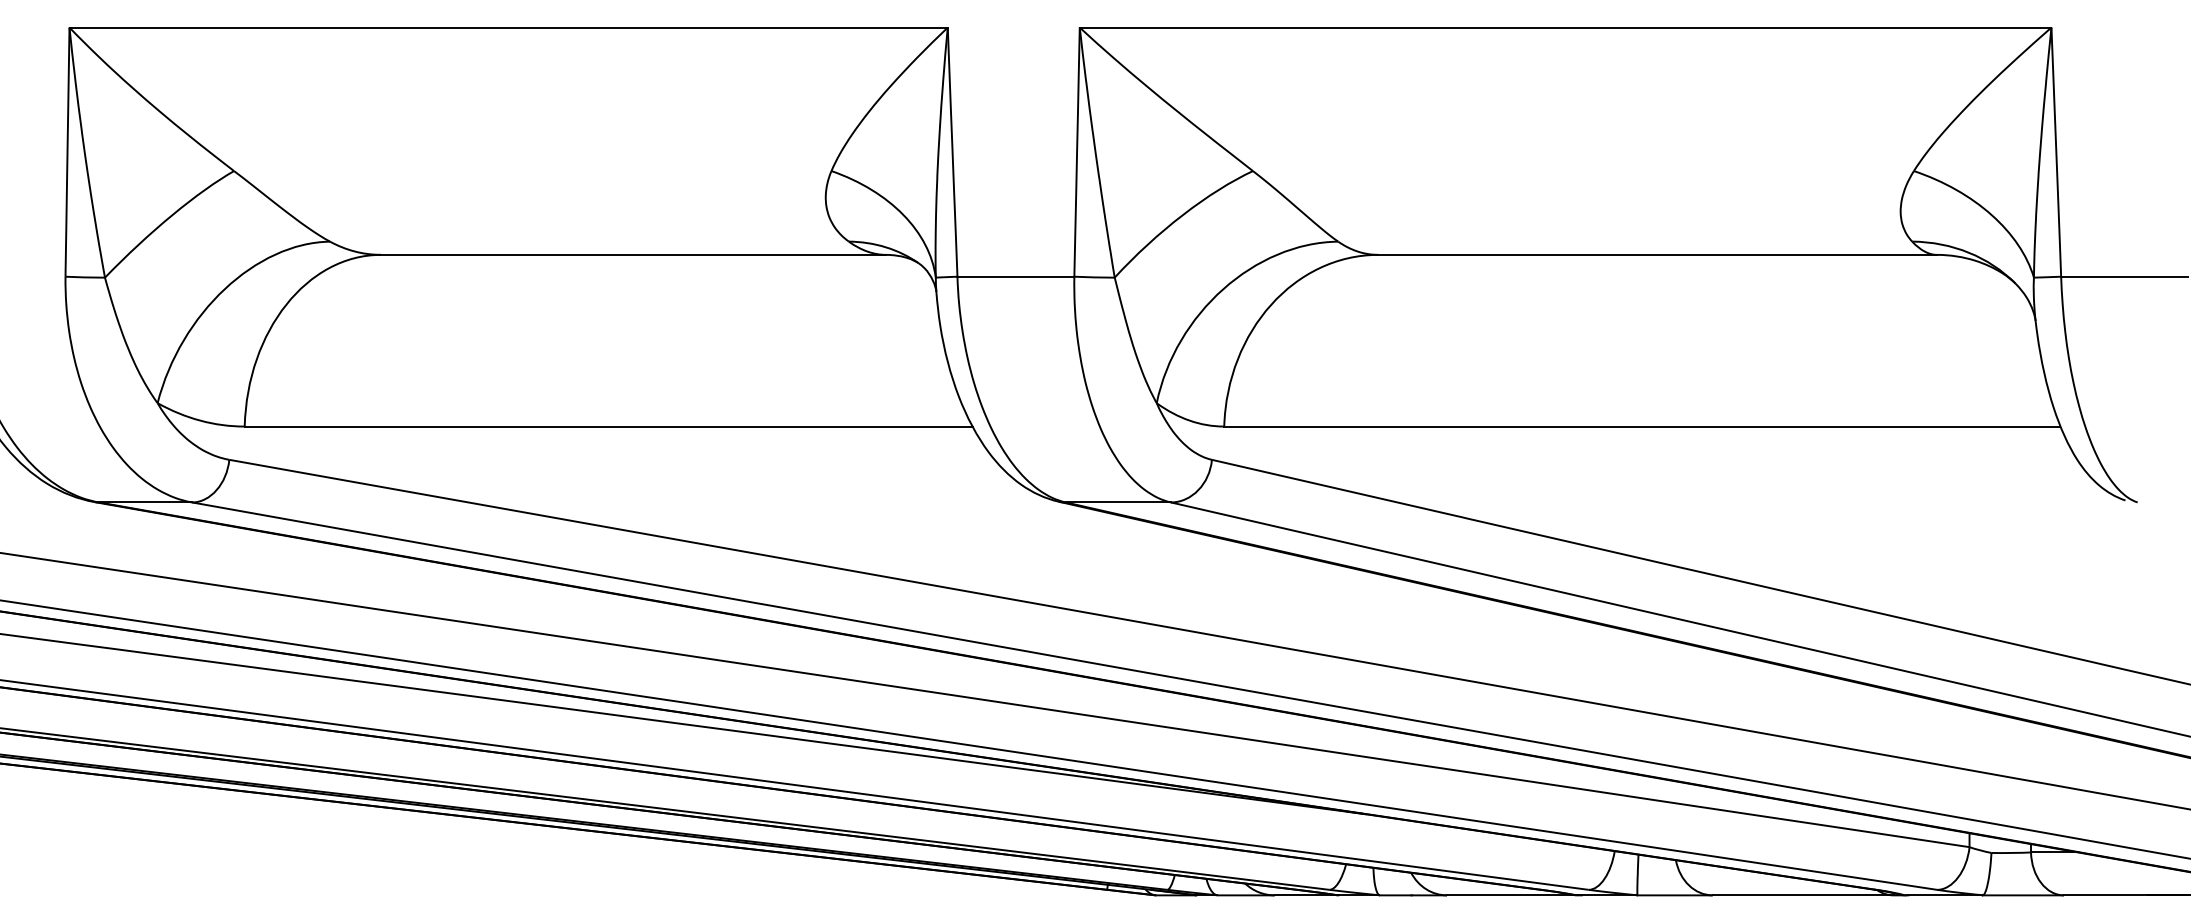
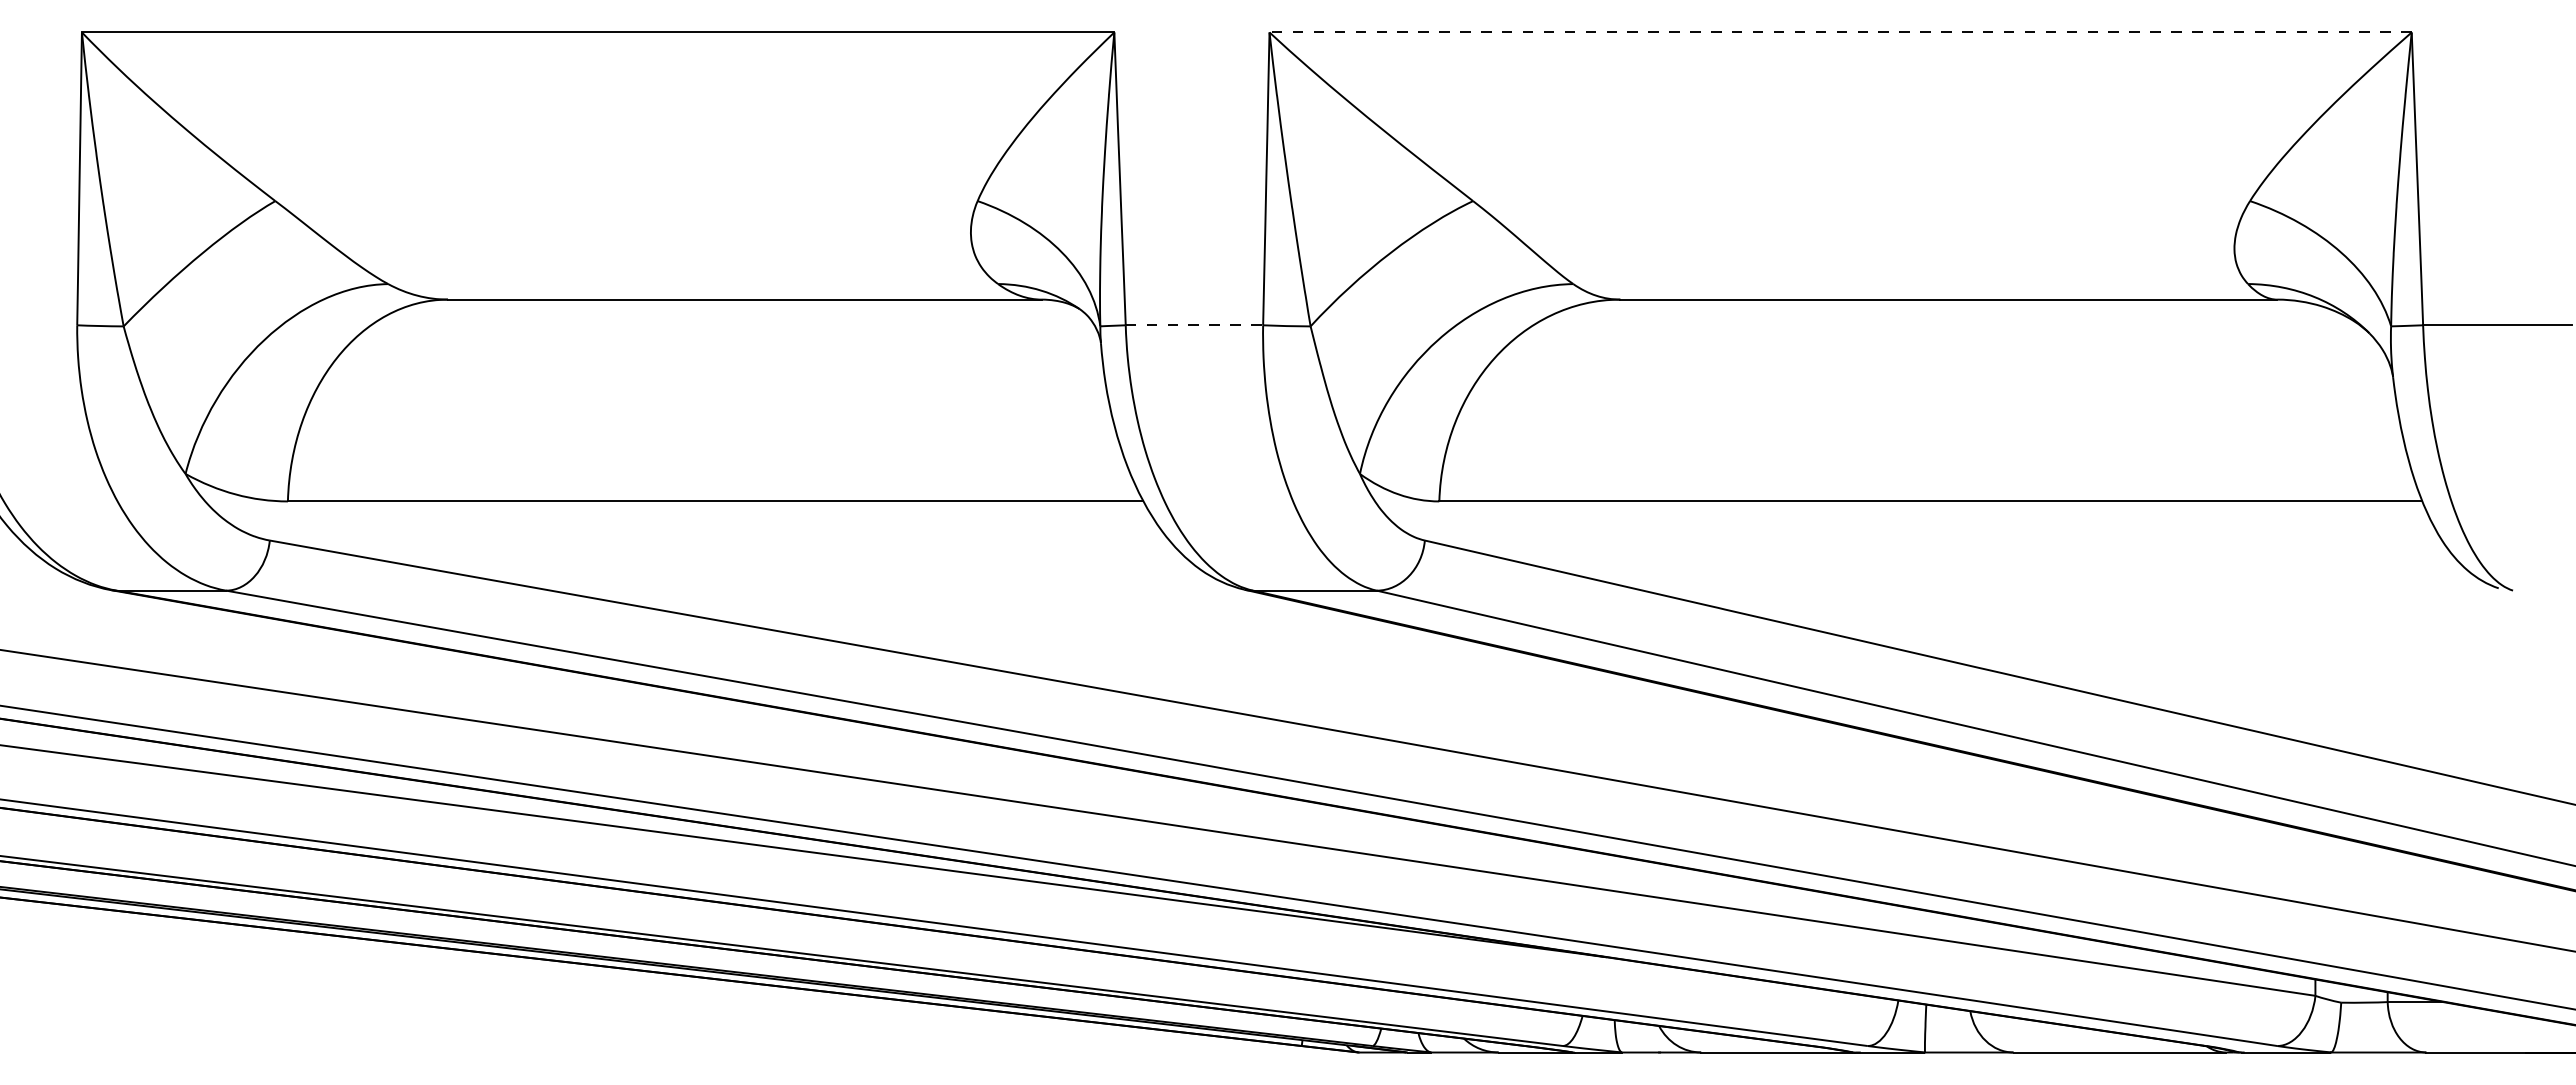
line: (1565, 27) -> (1840, 32), solid -> dashed
line: (1015, 276) -> (1194, 325), solid -> dashed

